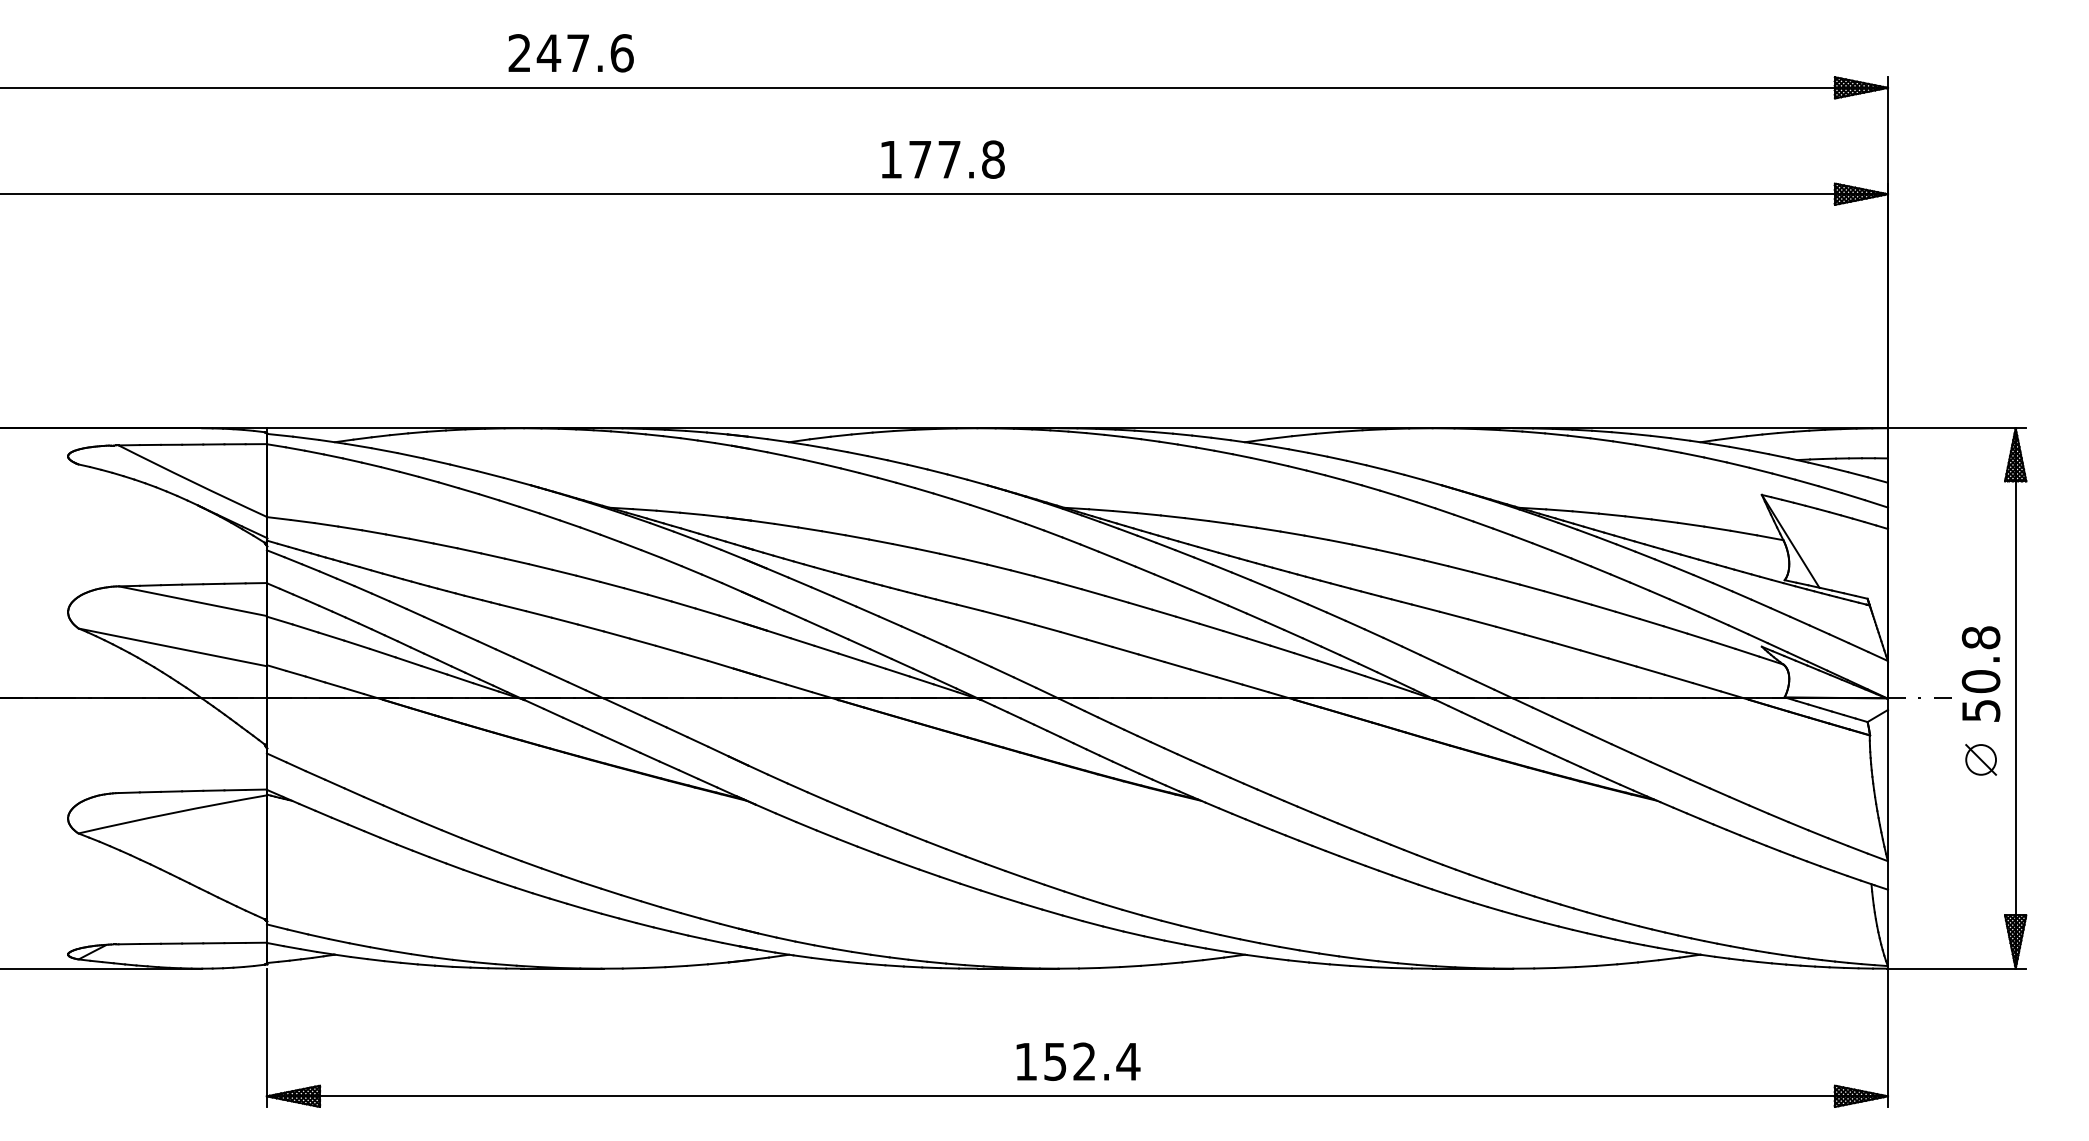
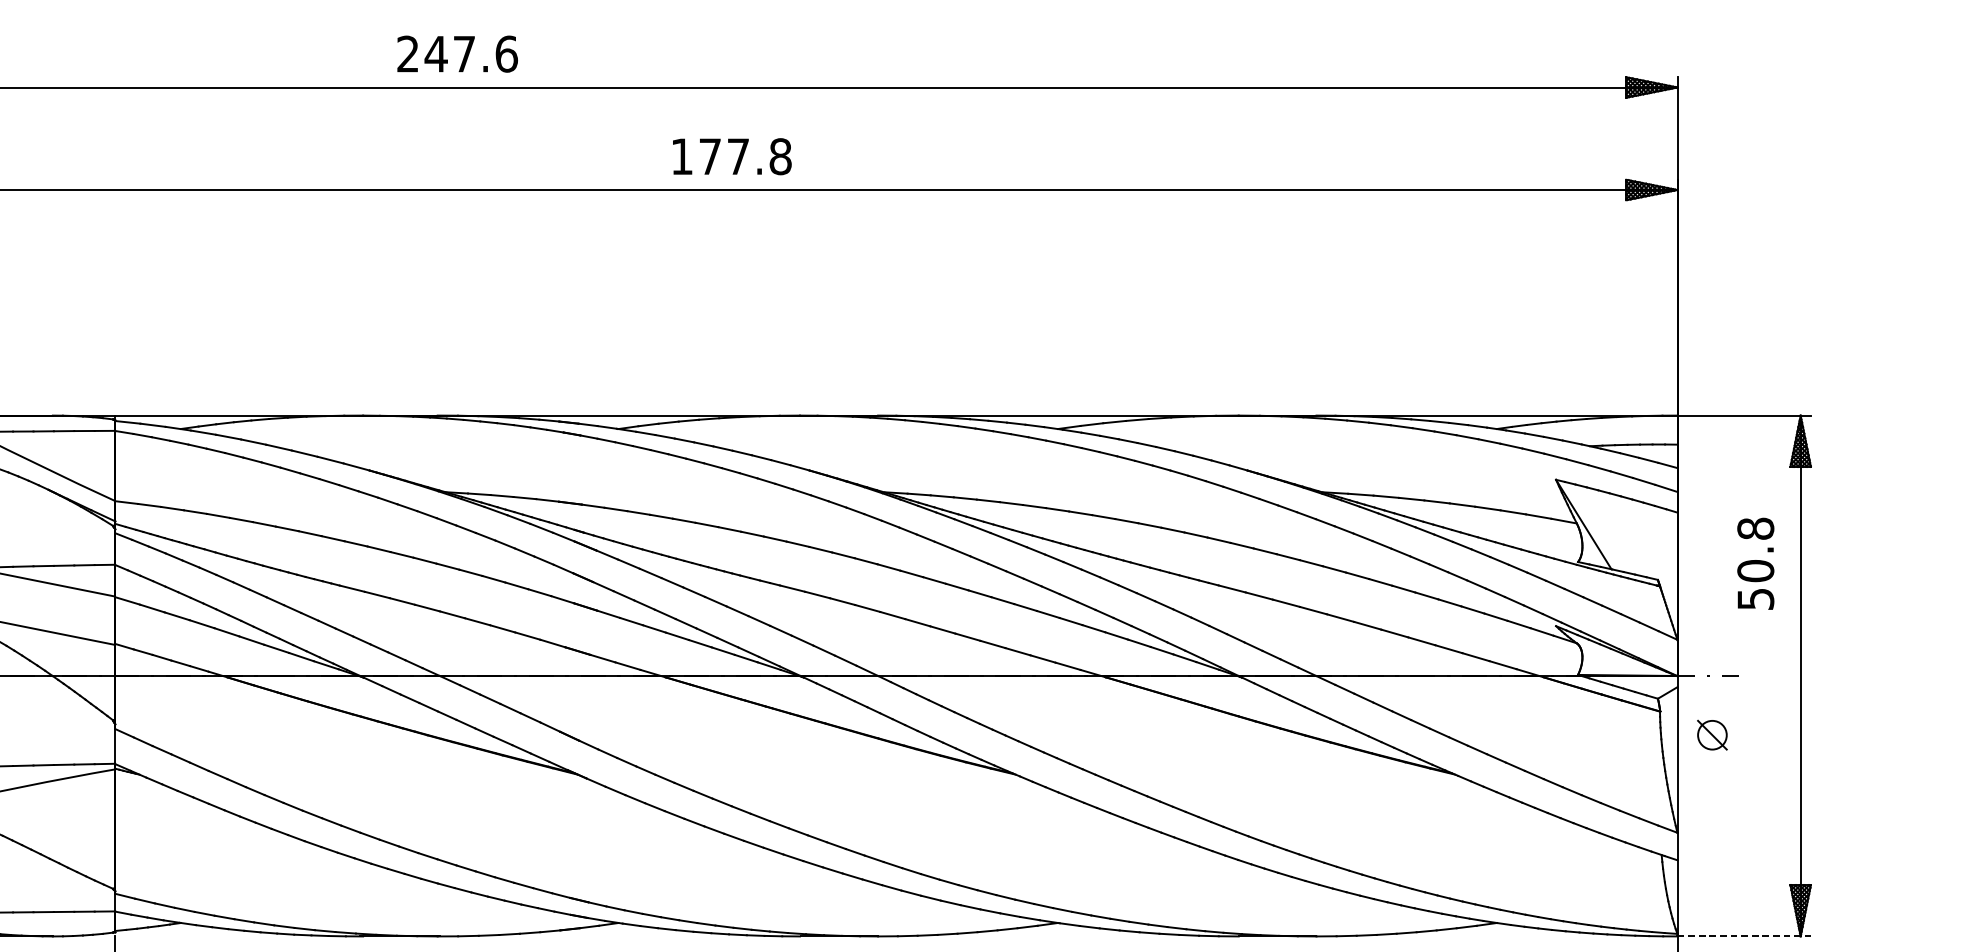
text: (570, 53) -> (456, 54), moved
text: (942, 159) -> (731, 156), moved
text: (1980, 673) -> (1755, 563), moved
part: (1981, 759) -> (1712, 734), moved
line: (1957, 968) -> (1744, 936), solid -> dashed

